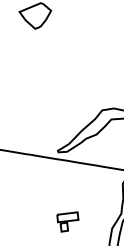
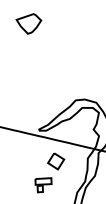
part: (82, 190) -> (56, 161), added

